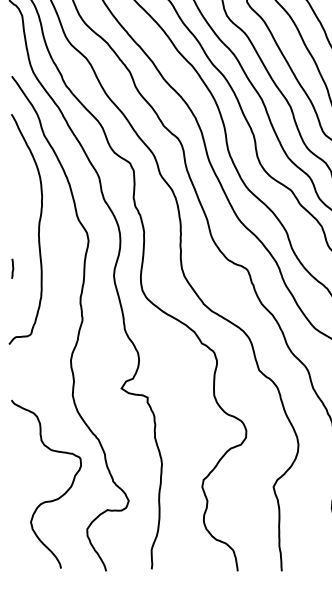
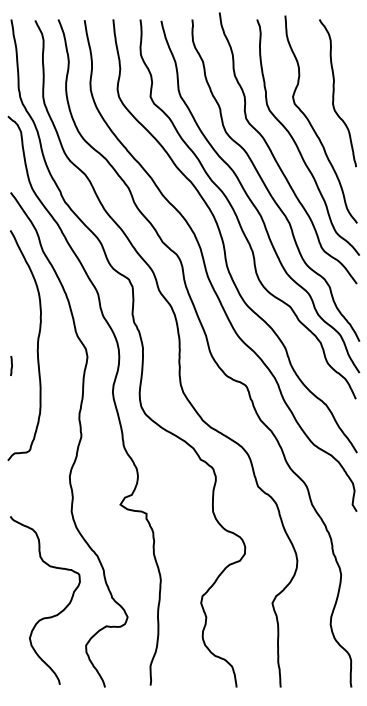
line: (12, 268) -> (11, 365), moved

